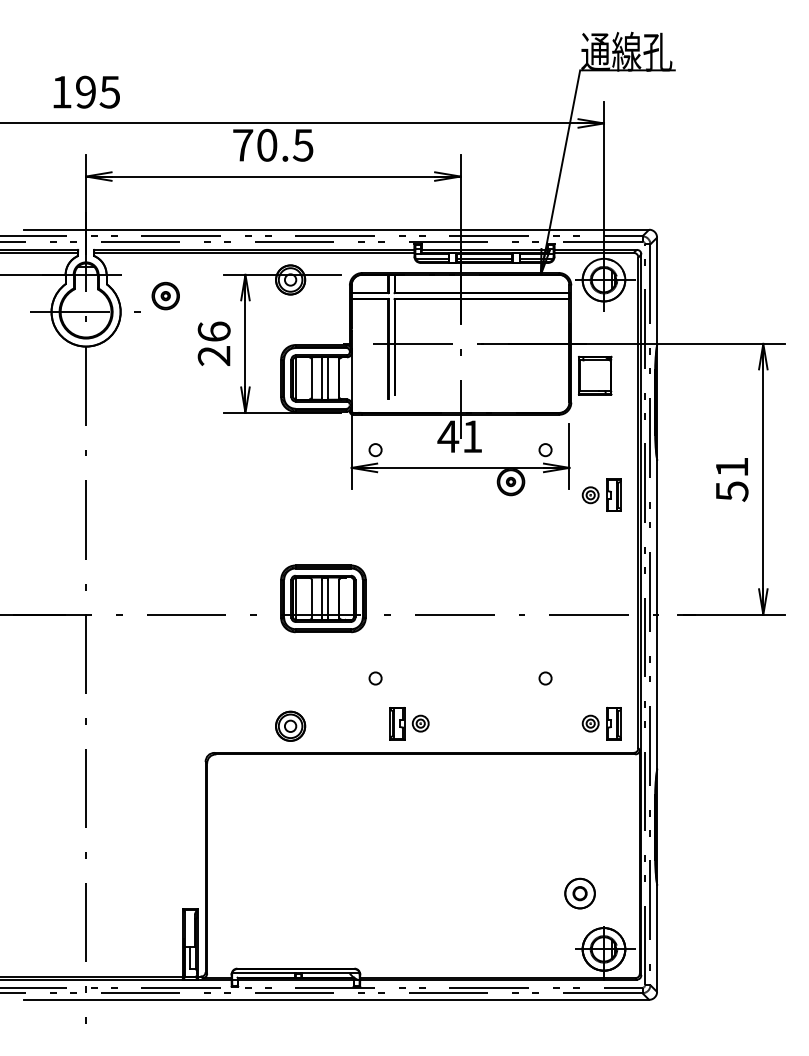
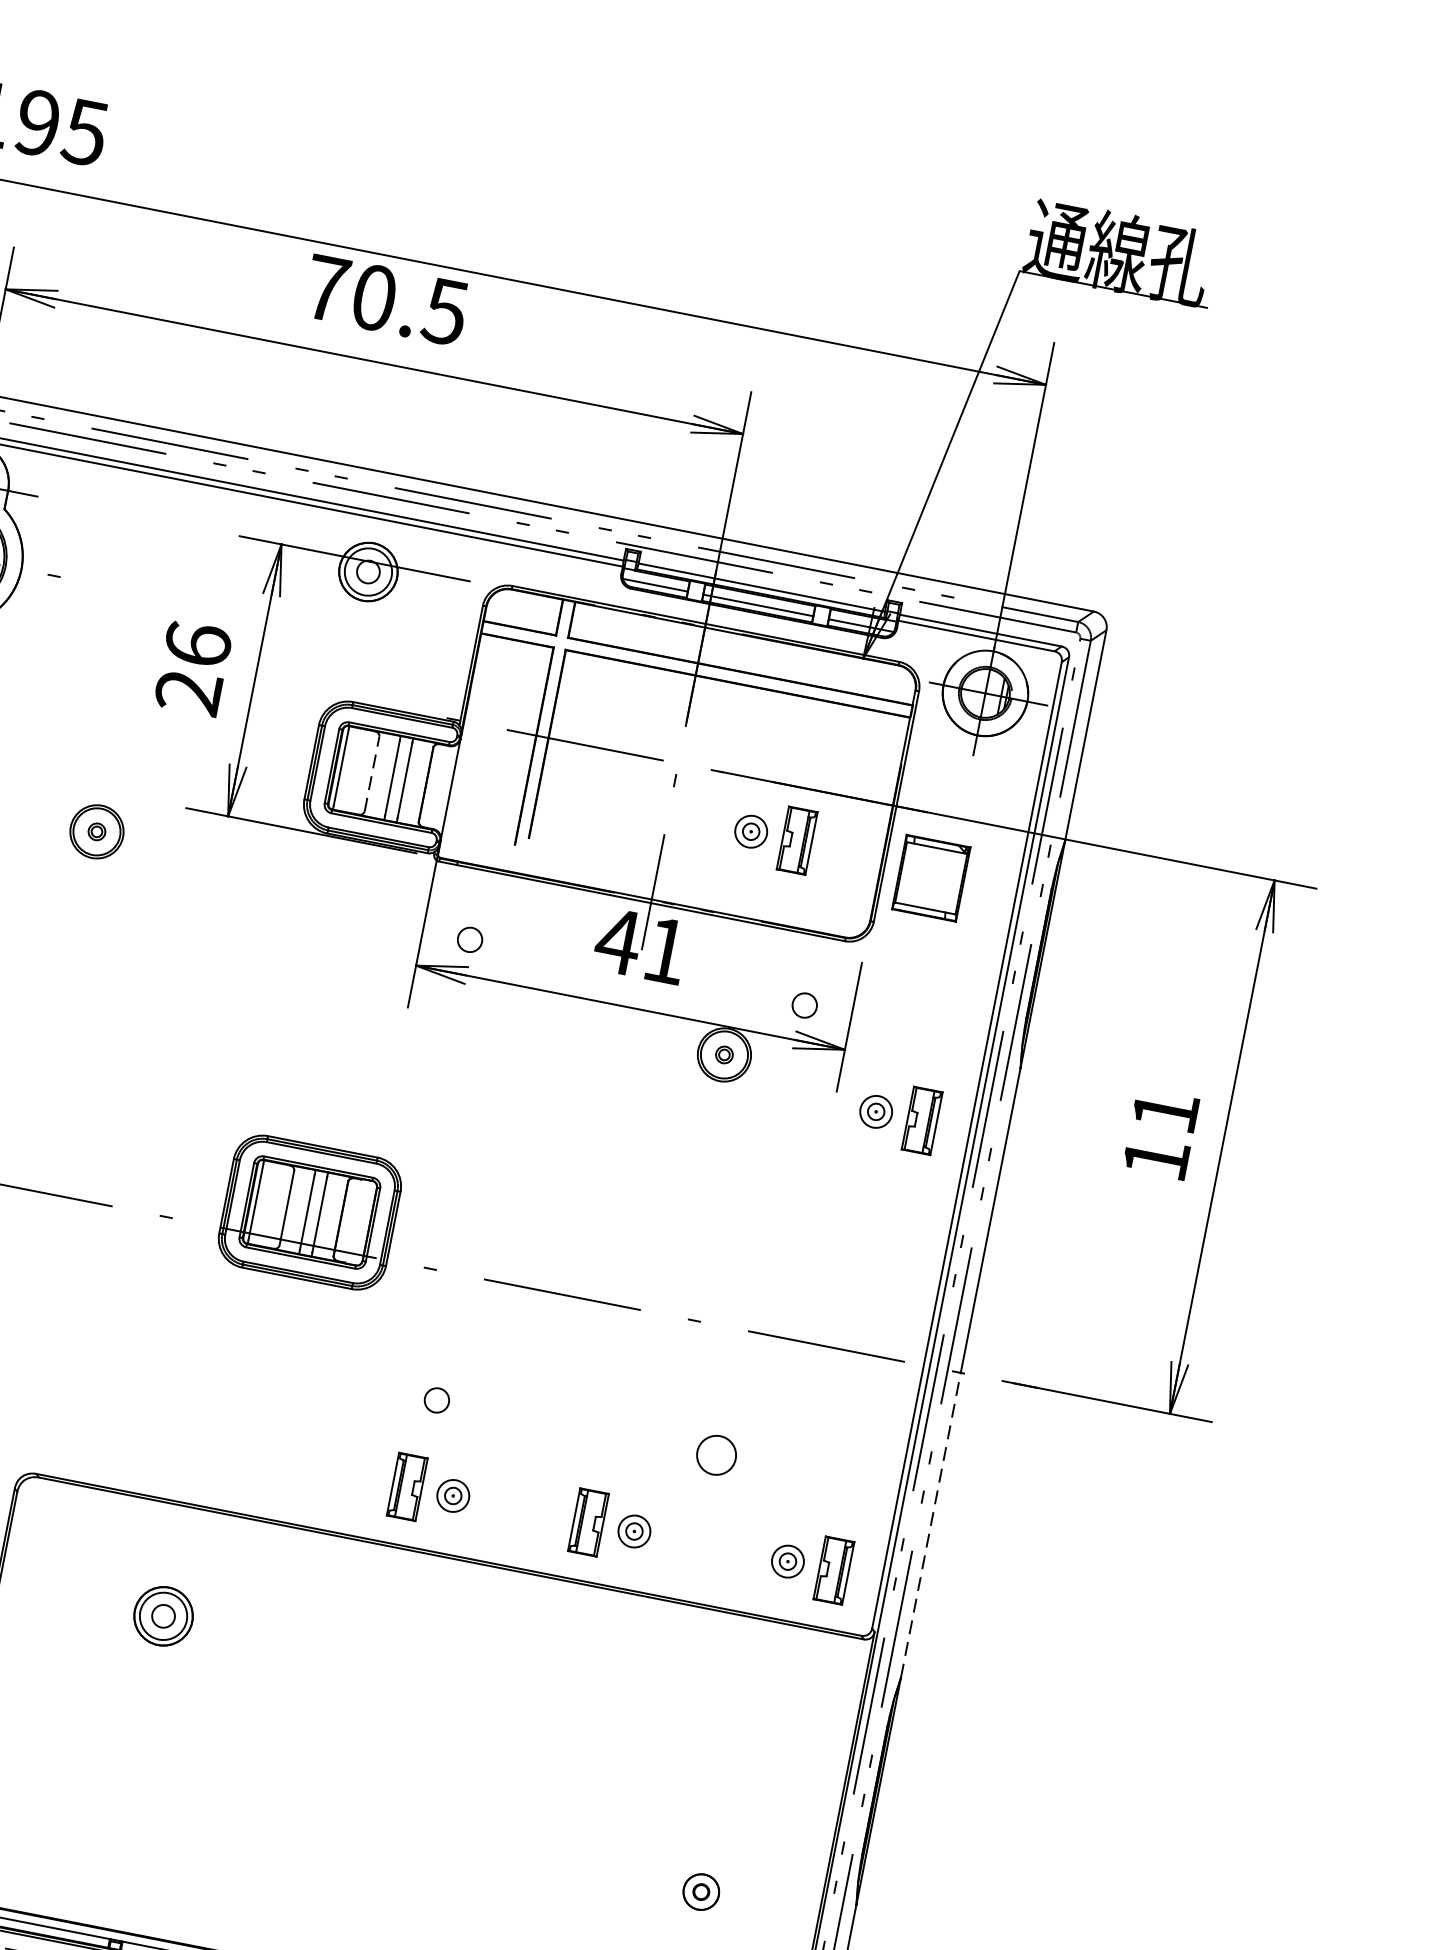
part: (165, 295) -> (96, 830), moved
part: (513, 369) -> (772, 834), added
line: (311, 377) -> (371, 772), solid -> dashed
text: (732, 491) -> (1156, 1159), 51 -> 11
circle: (375, 678) -> (436, 1400), moved
circle: (545, 678) -> (716, 1455), size x1.6
line: (657, 691) -> (931, 1524), solid -> dashed
part: (501, 723) -> (612, 1526), added
part: (290, 725) -> (163, 1614), moved
part: (579, 893) -> (700, 1891), size x0.6

